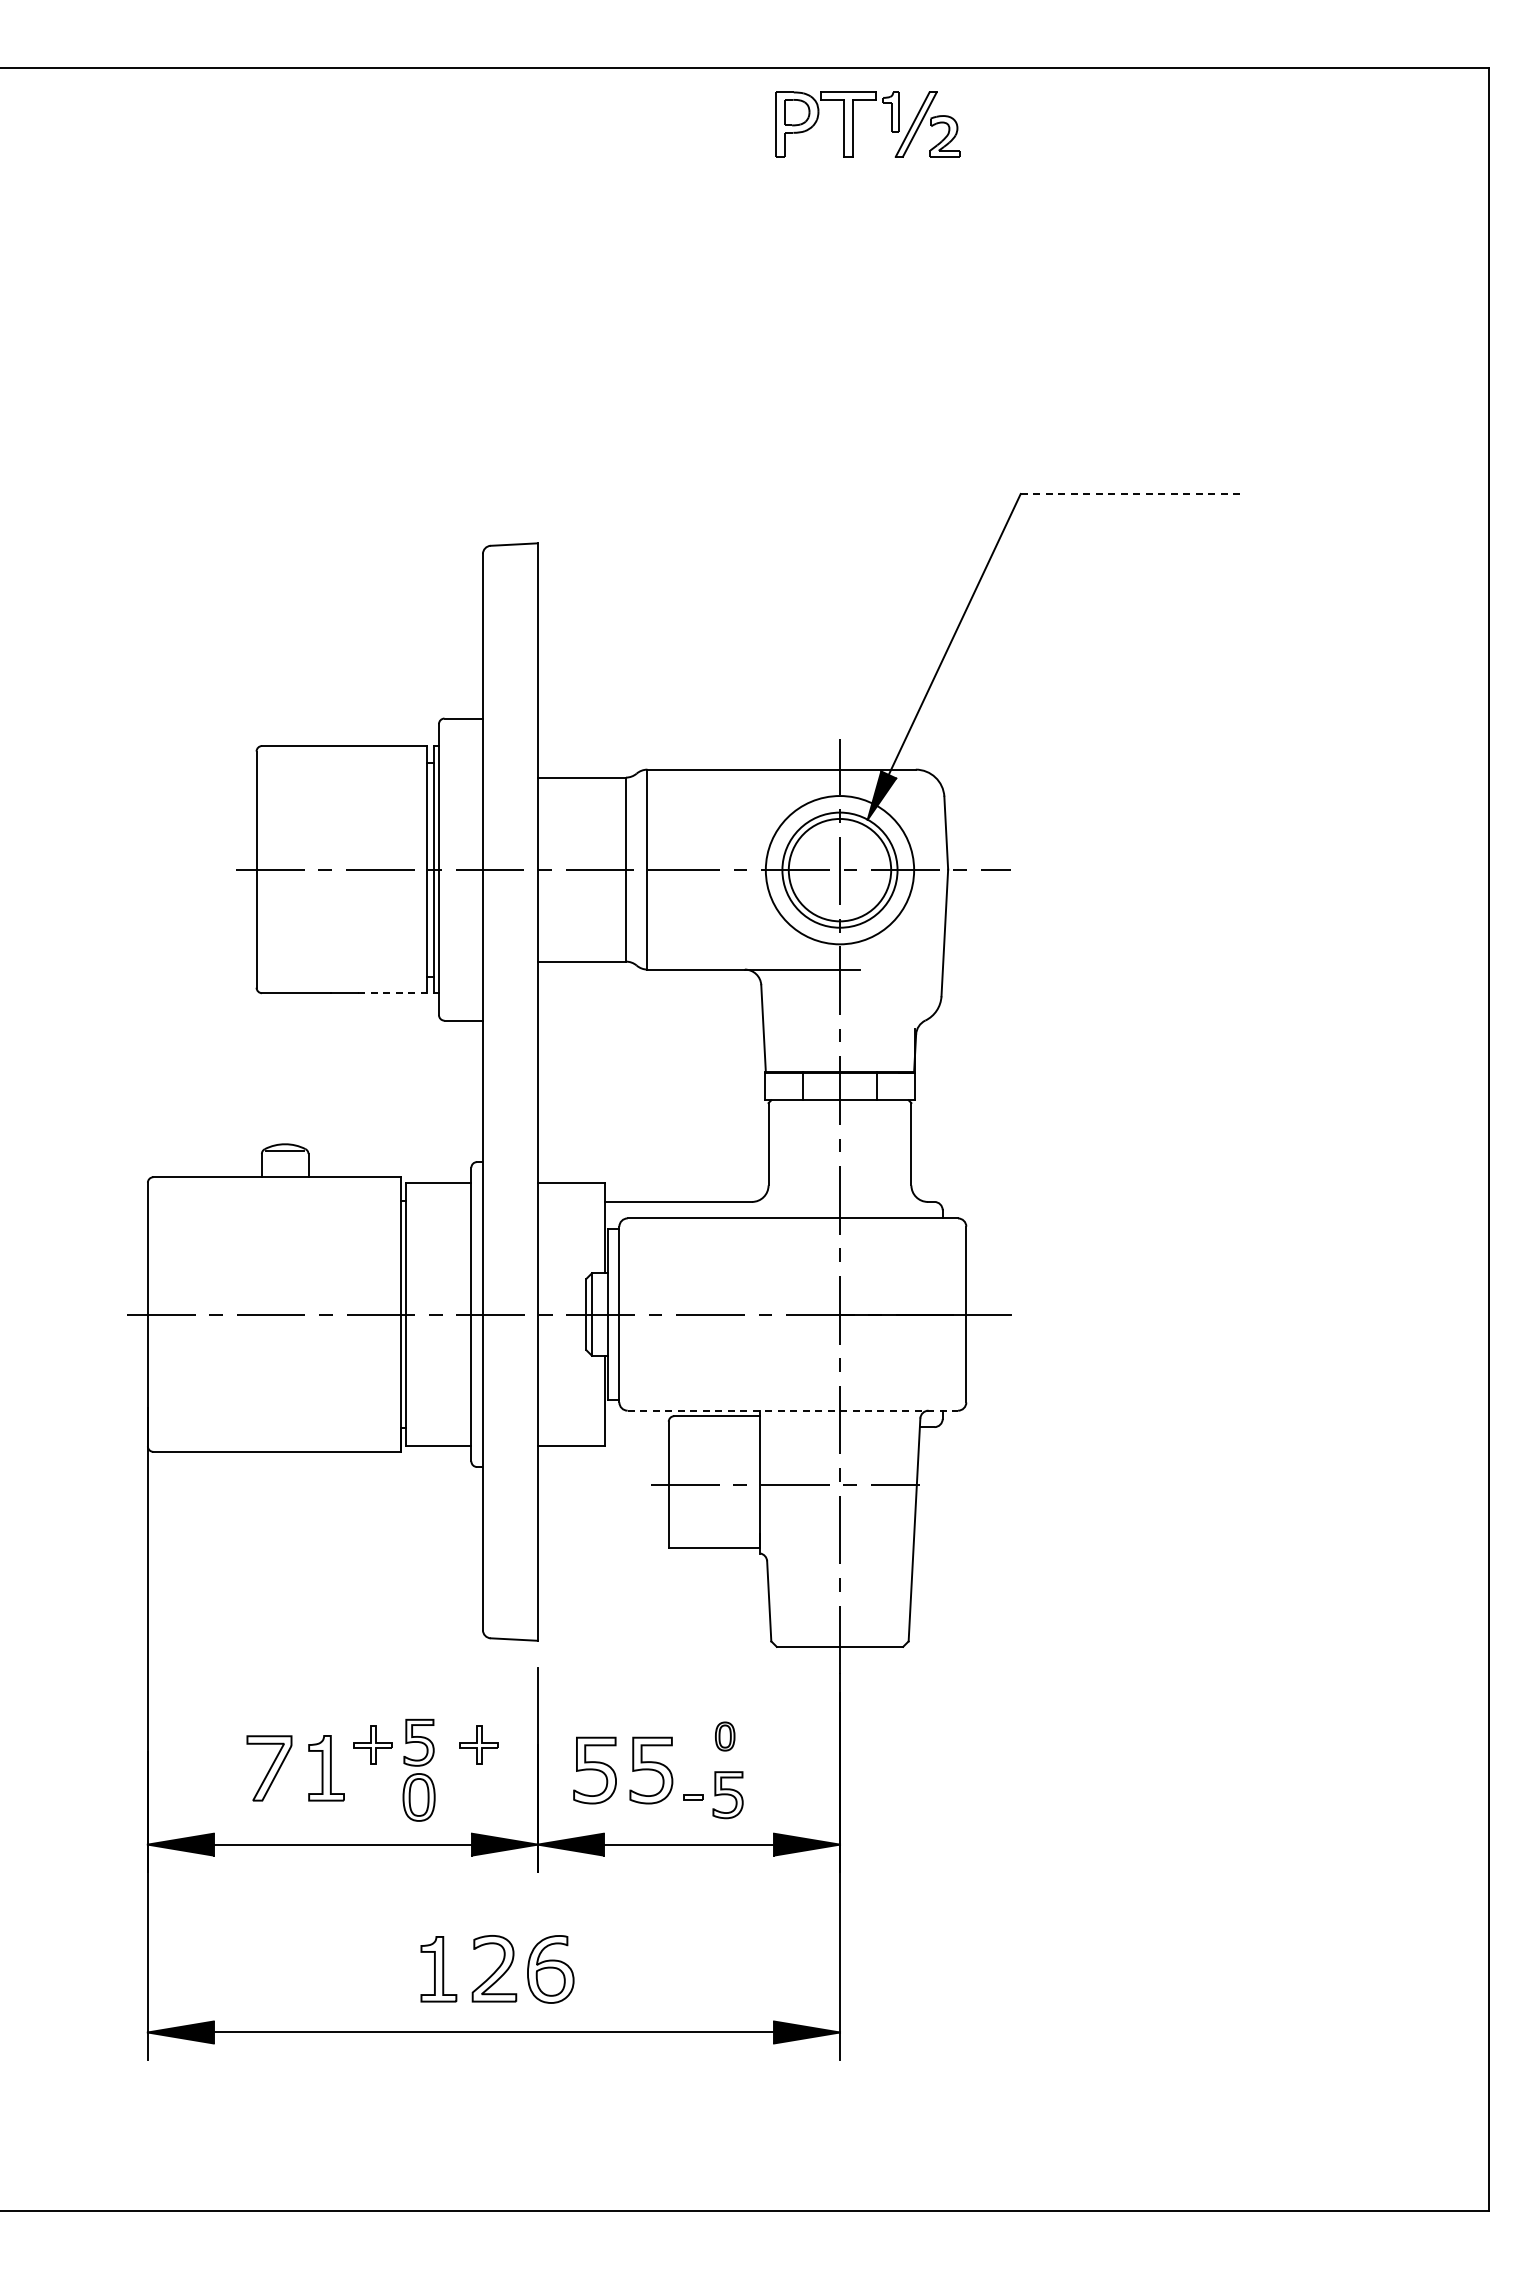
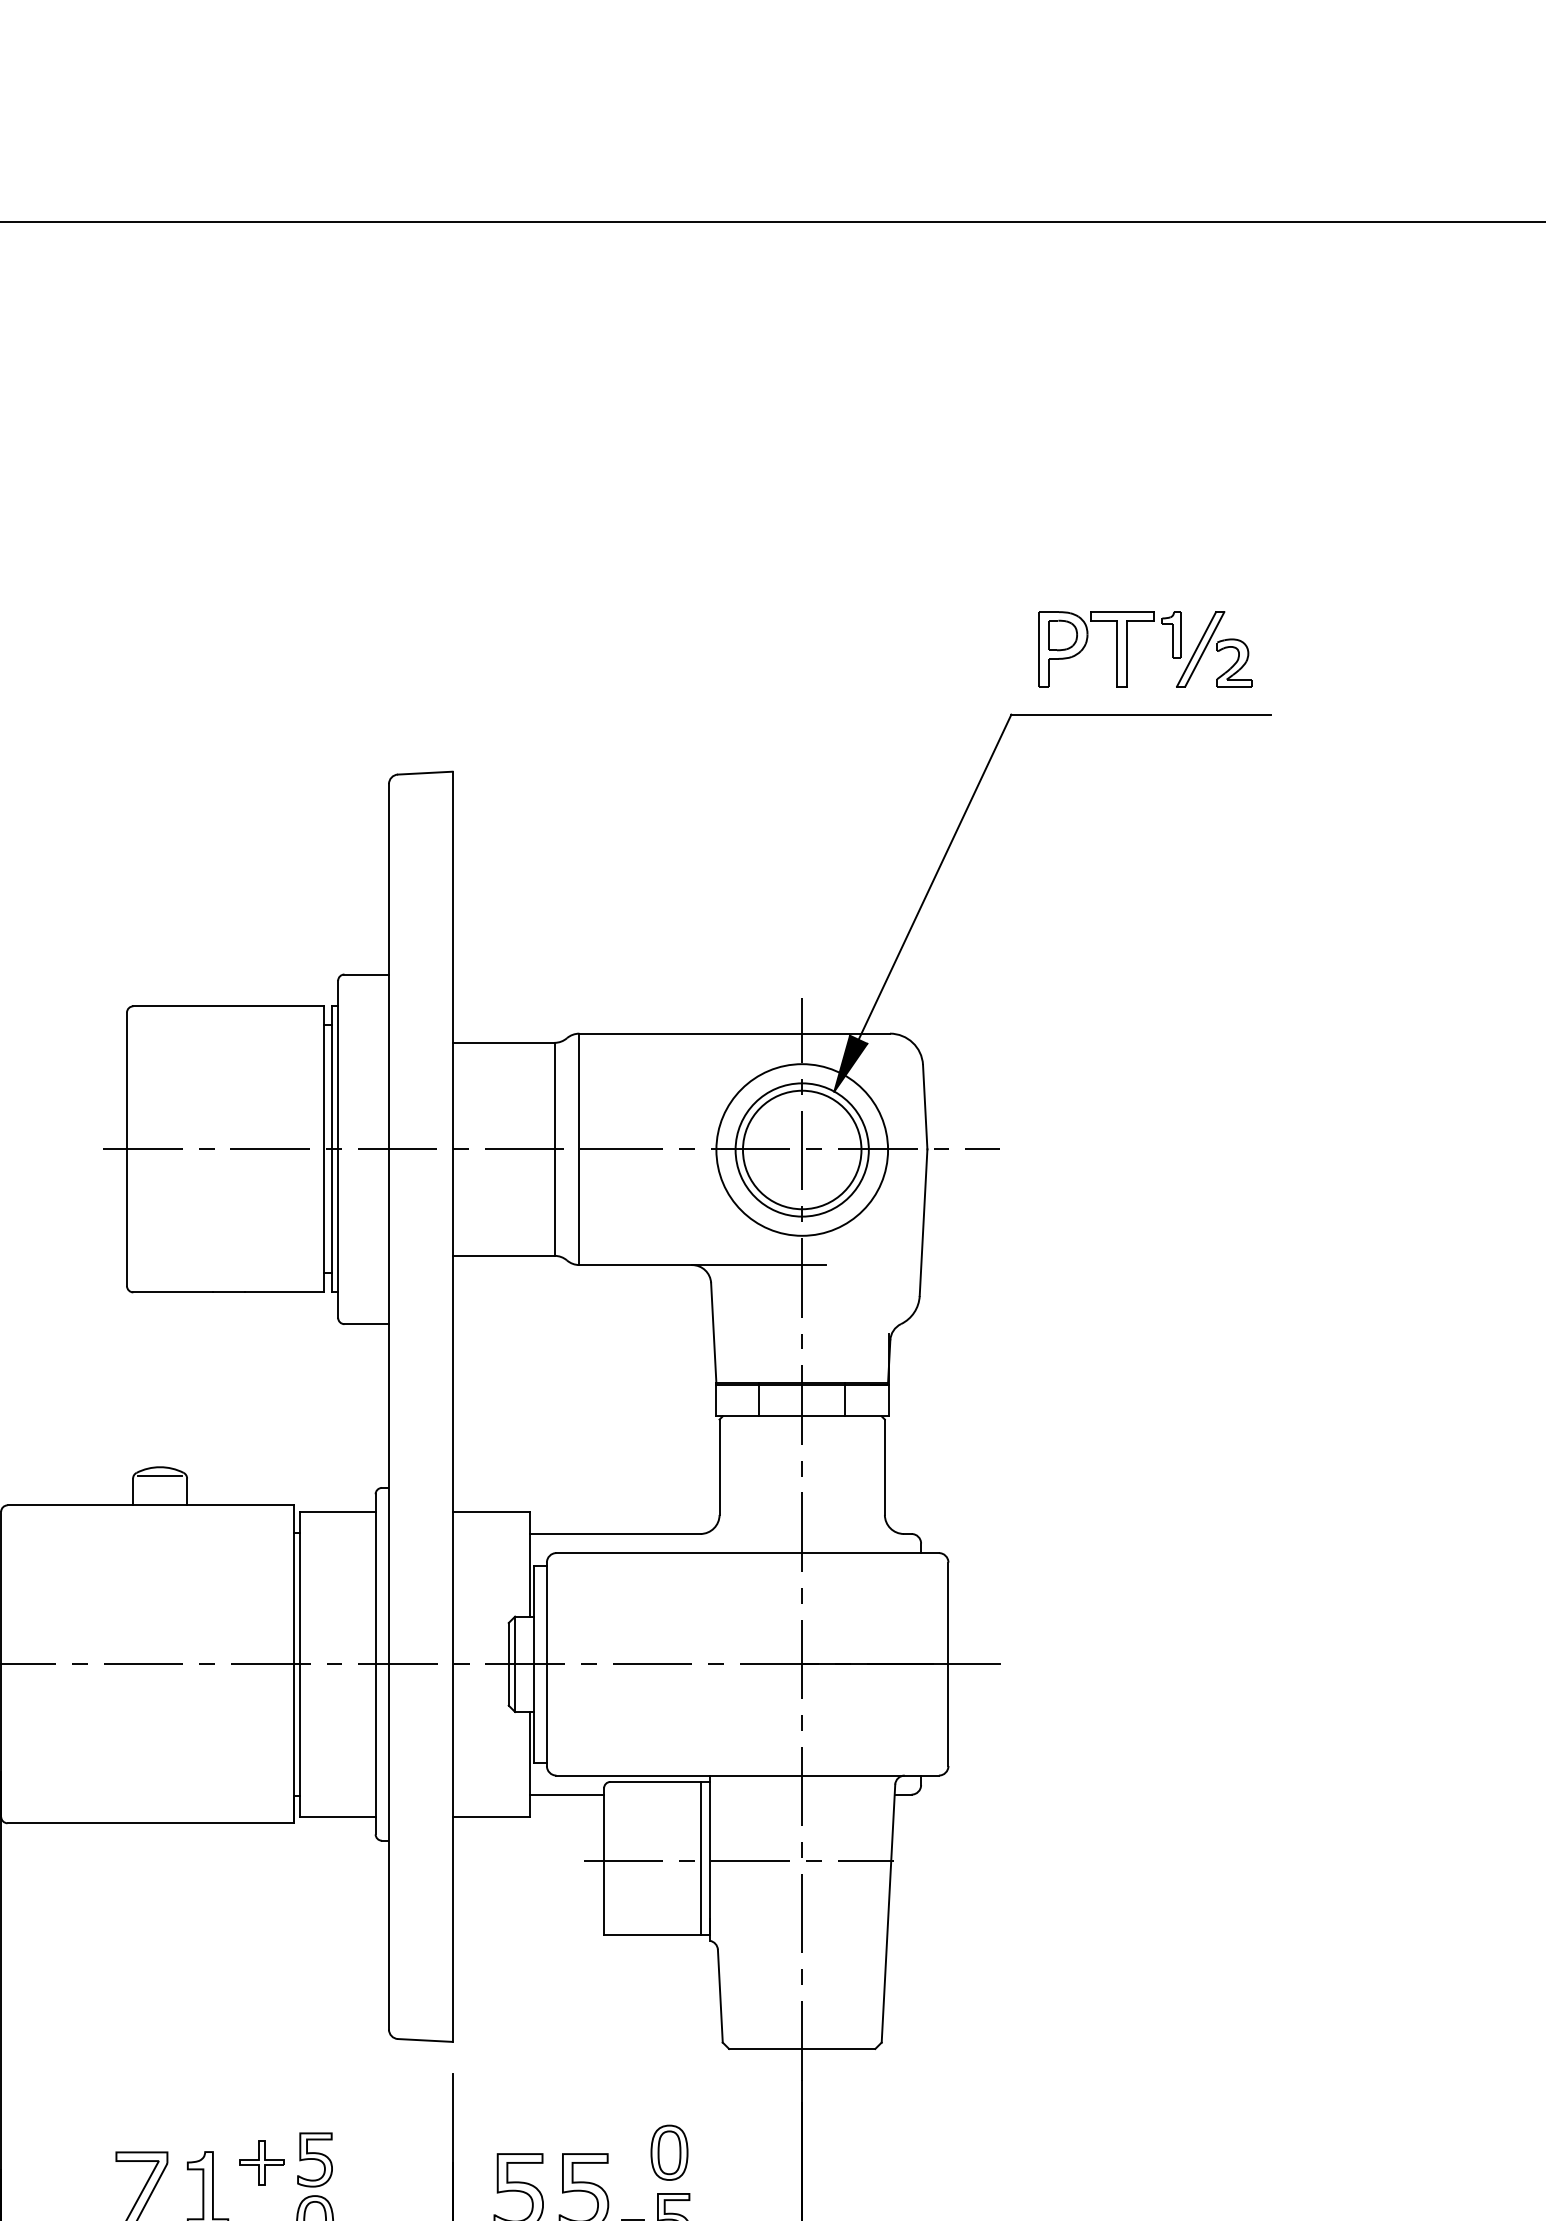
part: (853, 124) -> (1128, 649), moved
line: (1132, 494) -> (1140, 715), dashed -> solid
line: (393, 993) -> (285, 1292), dashed -> solid
line: (793, 1410) -> (748, 1775), dashed -> solid
line: (636, 1427) -> (566, 1795), added
line: (752, 1482) -> (700, 1858), added
part: (724, 1736) -> (668, 2152), size x1.67
part: (478, 1744) -> (383, 2161), removed

